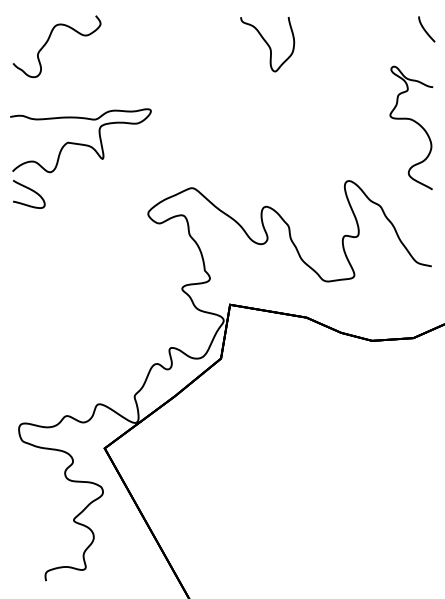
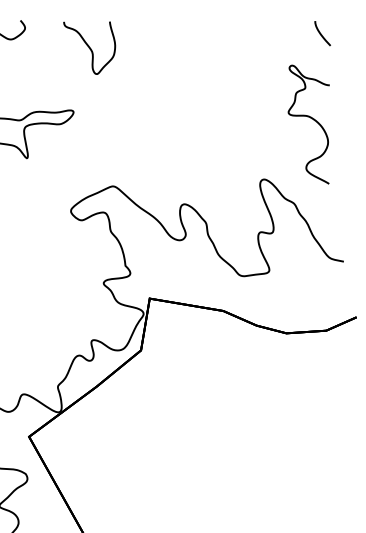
curve: (425, 29) -> (321, 33), moved
curve: (267, 44) -> (89, 48), moved
curve: (414, 122) -> (311, 119), moved

